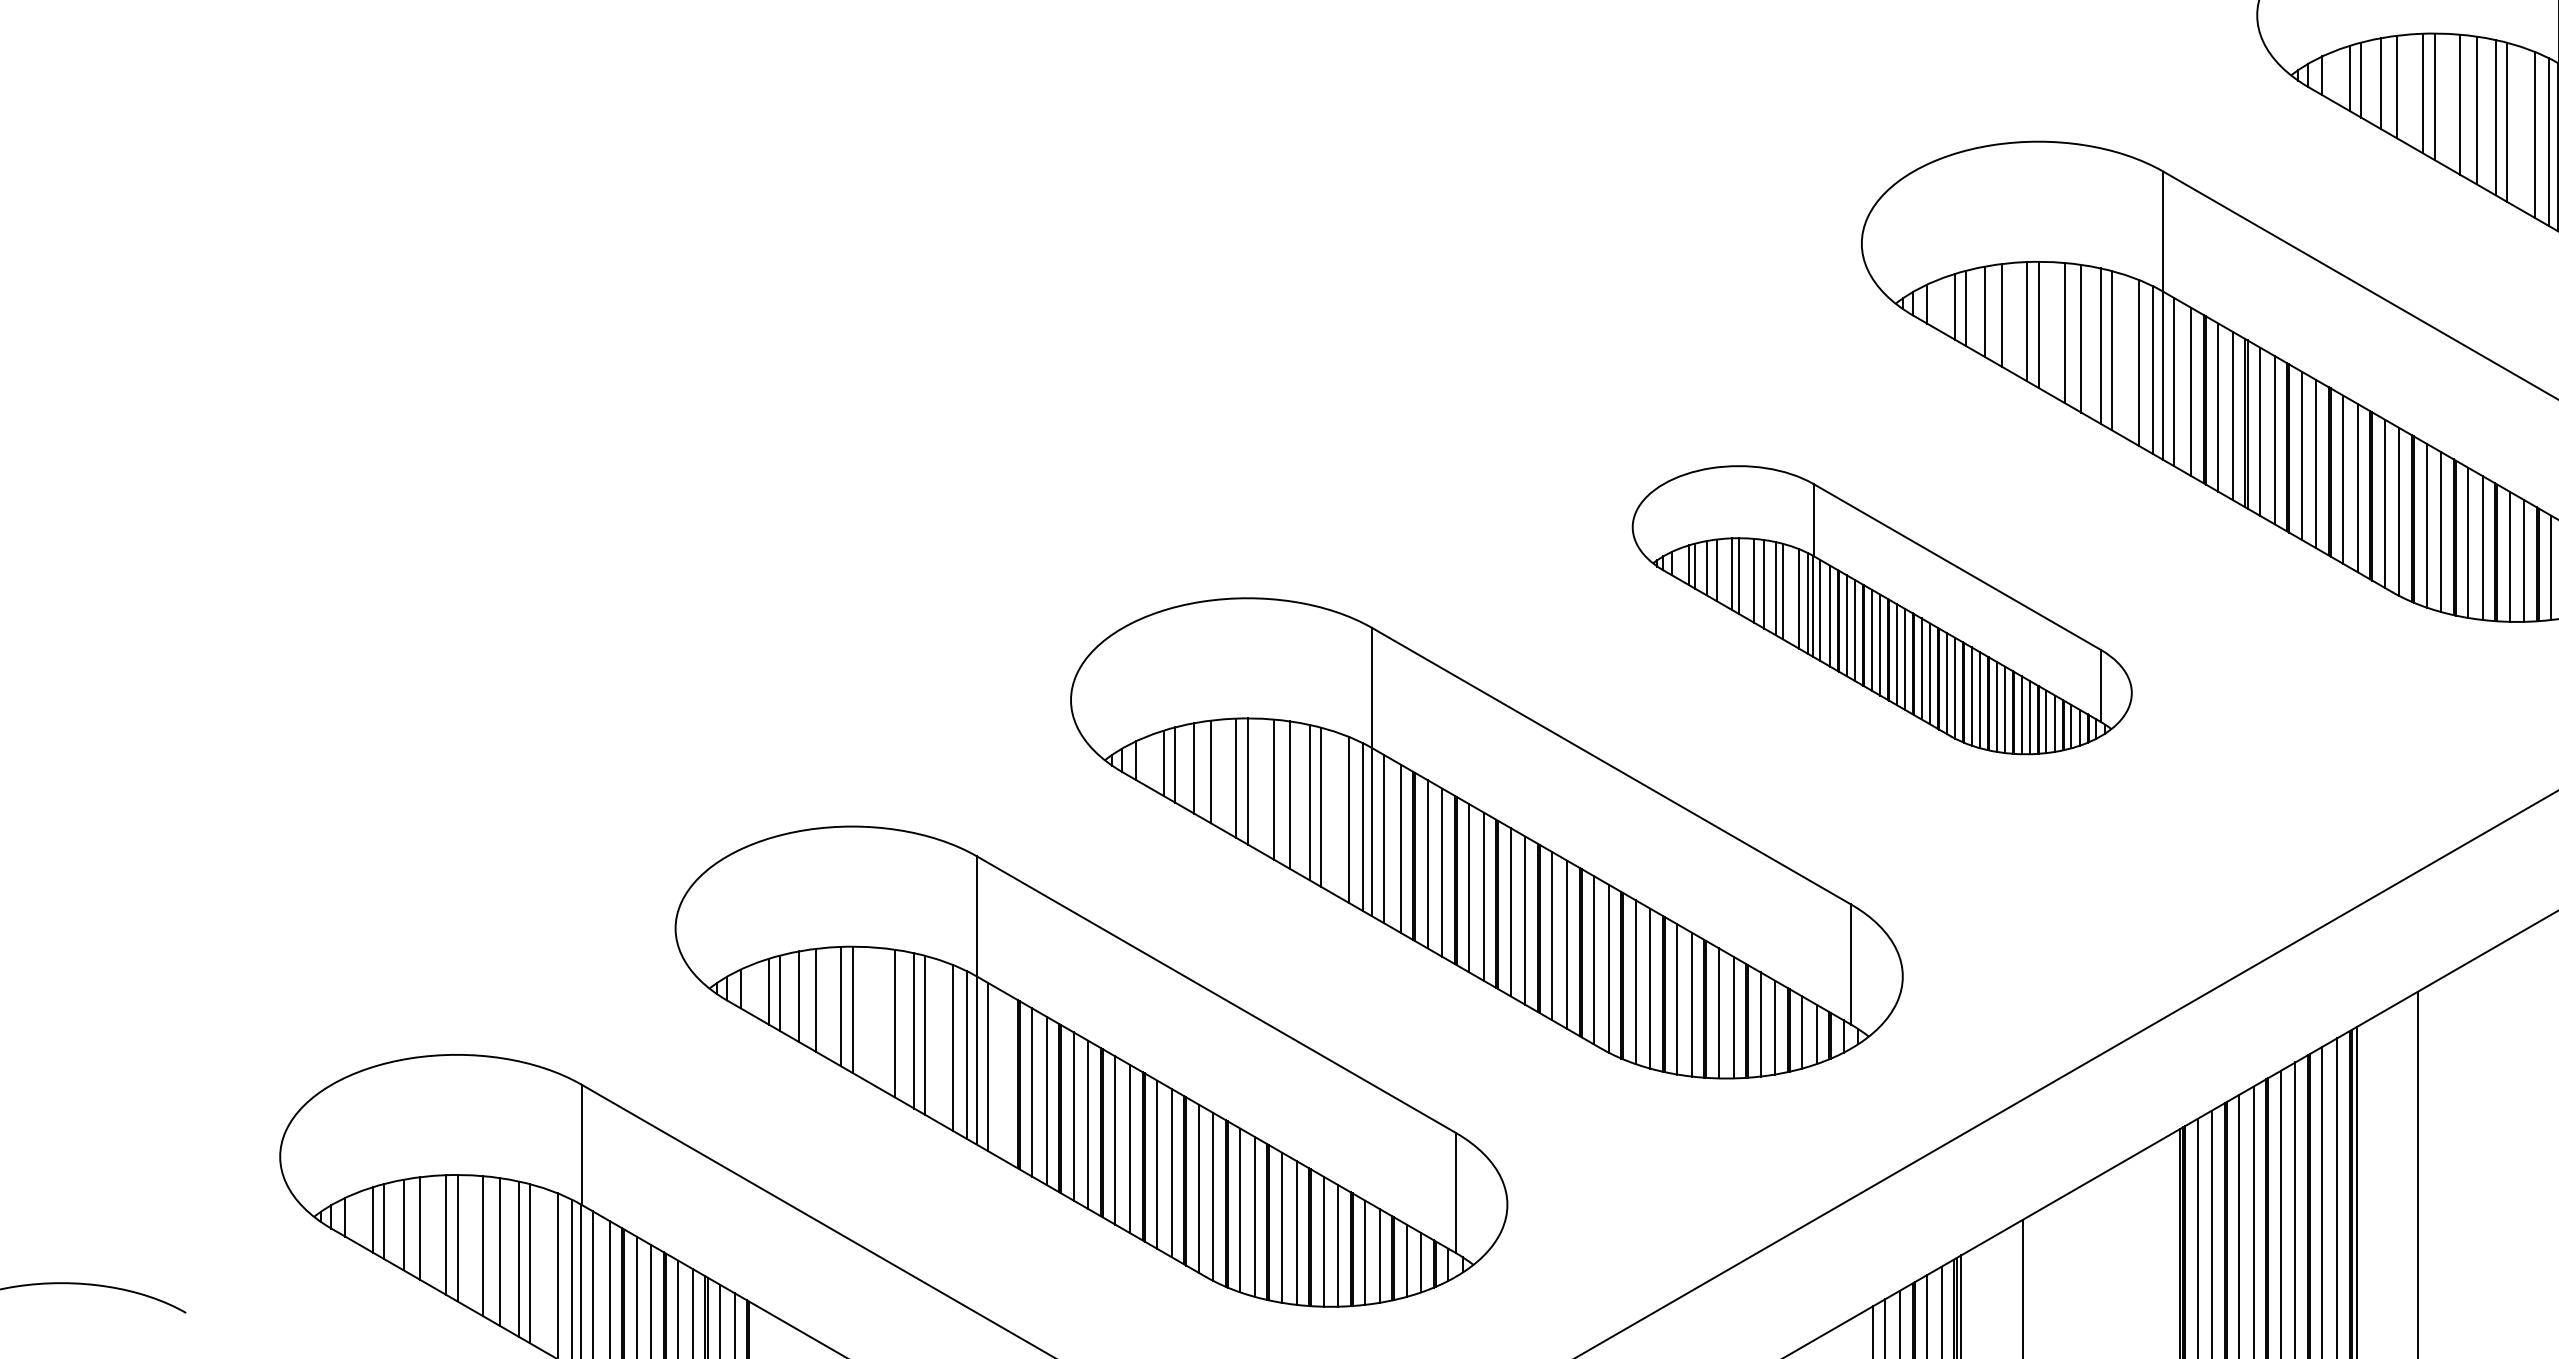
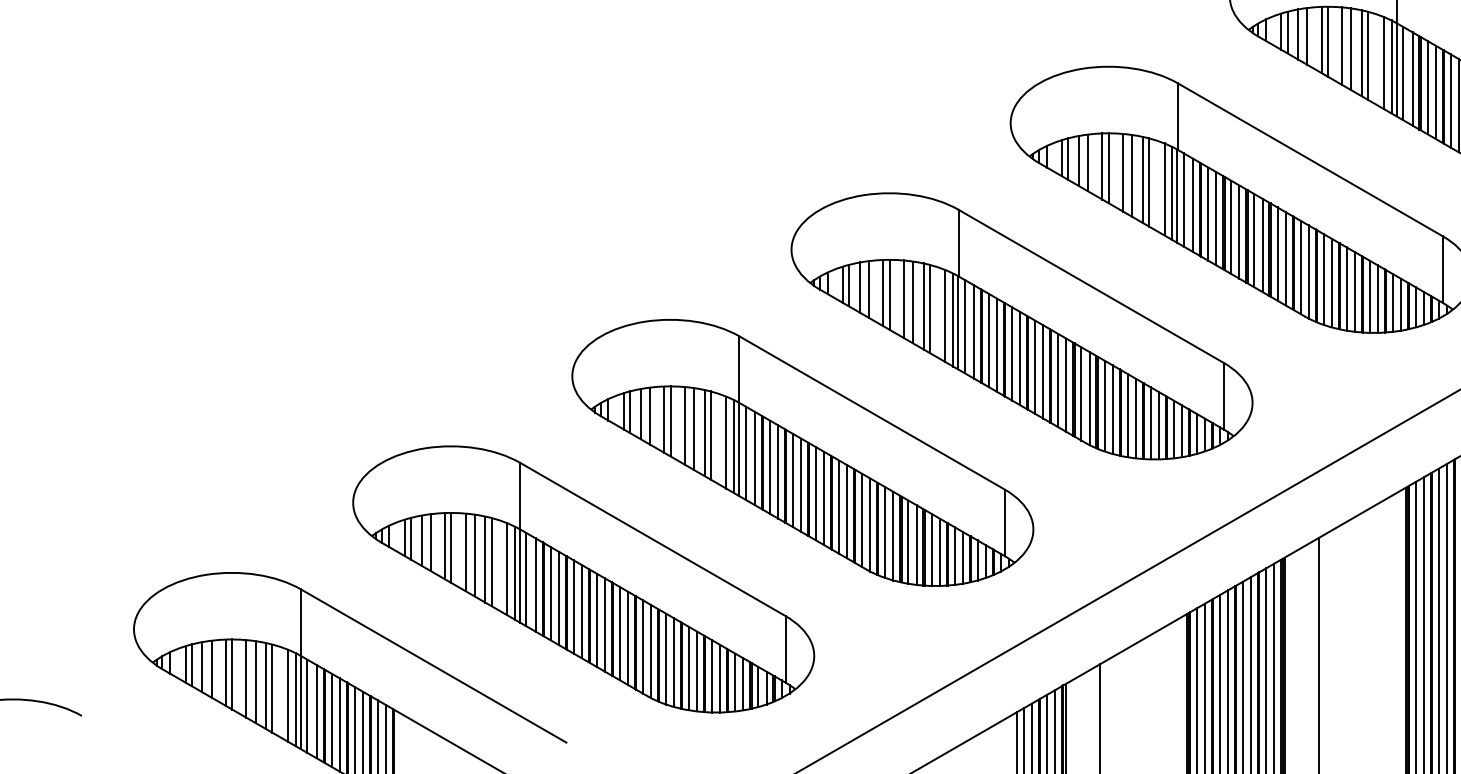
part: (1881, 610) -> (1021, 326), size x1.67
line: (878, 1018) -> (465, 552), added
line: (1004, 1075) -> (535, 584), added

